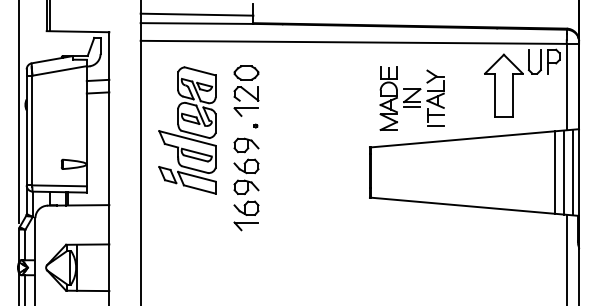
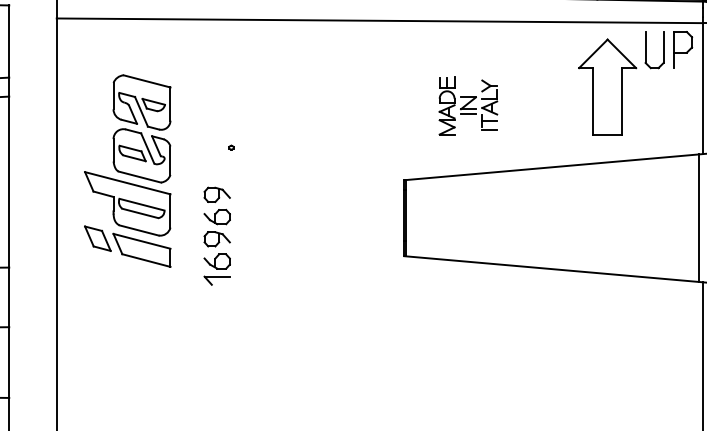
part: (246, 90) -> (217, 93), removed
part: (411, 98) -> (467, 105), size x0.6
part: (187, 130) -> (127, 171), moved
line: (554, 172) -> (684, 218), removed
part: (246, 184) -> (217, 236), size x0.7

